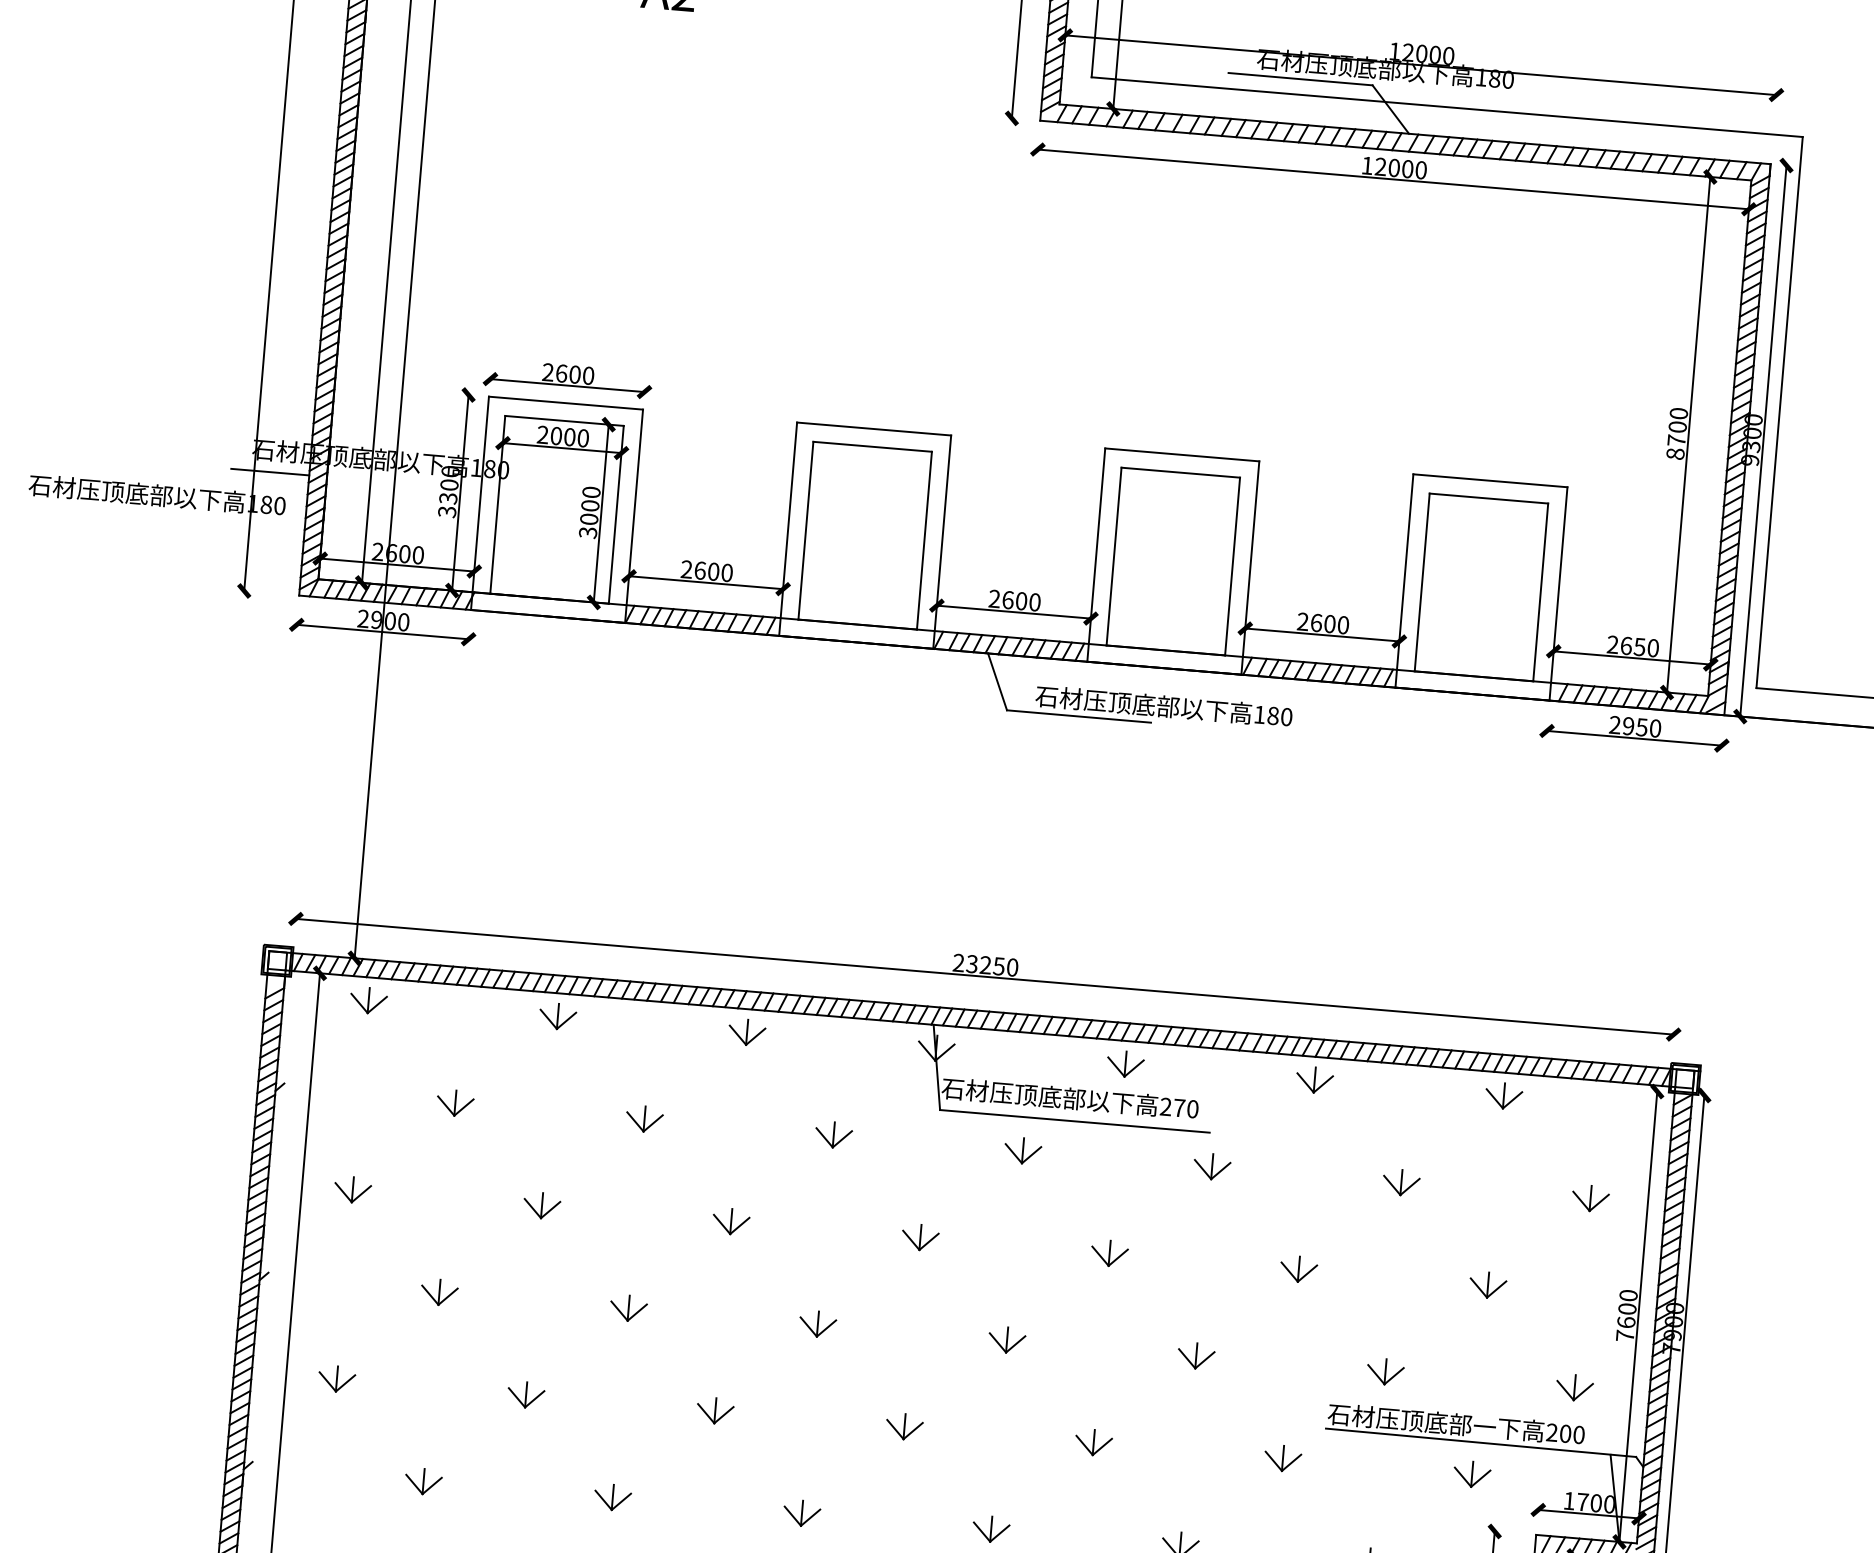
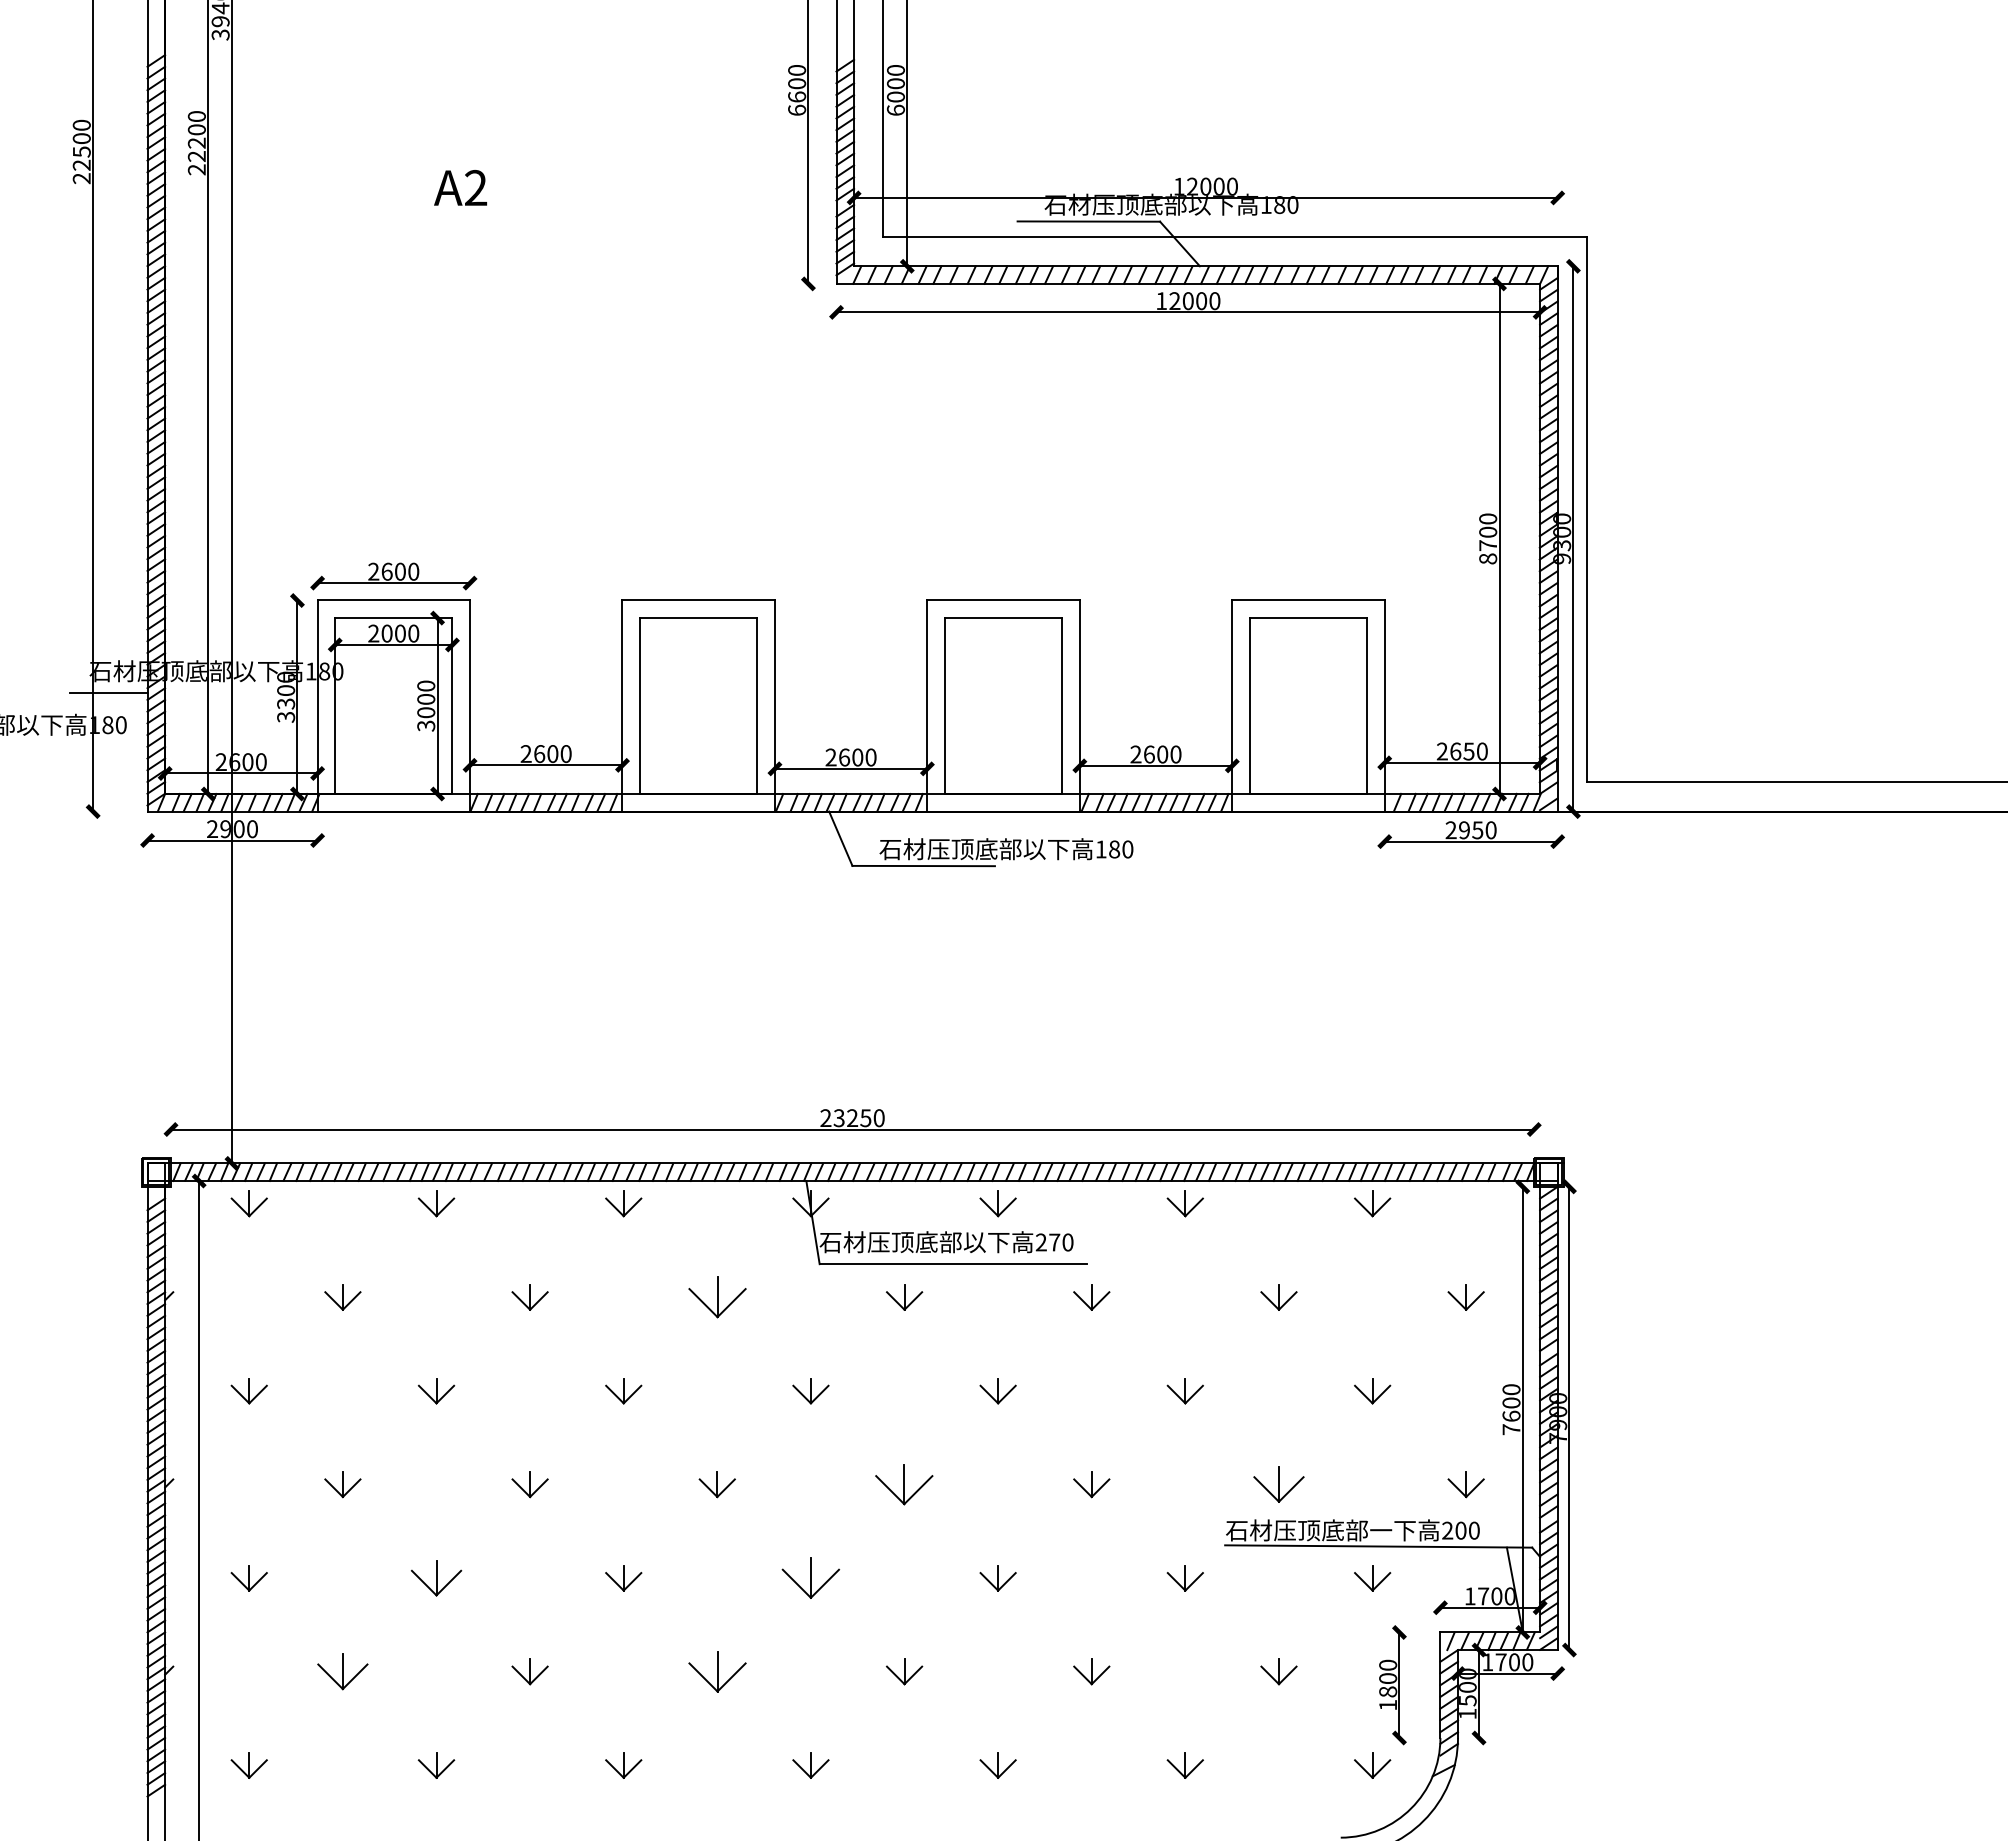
part: (832, 1134) -> (716, 1297), size x1.6
part: (1007, 1339) -> (904, 1484), size x1.6
part: (1385, 1371) -> (1278, 1484), size x1.4
part: (526, 1395) -> (436, 1578), size x1.4
part: (904, 1426) -> (810, 1578), size x1.6
part: (423, 1481) -> (342, 1671), size x1.4
part: (801, 1512) -> (716, 1671), size x1.6

